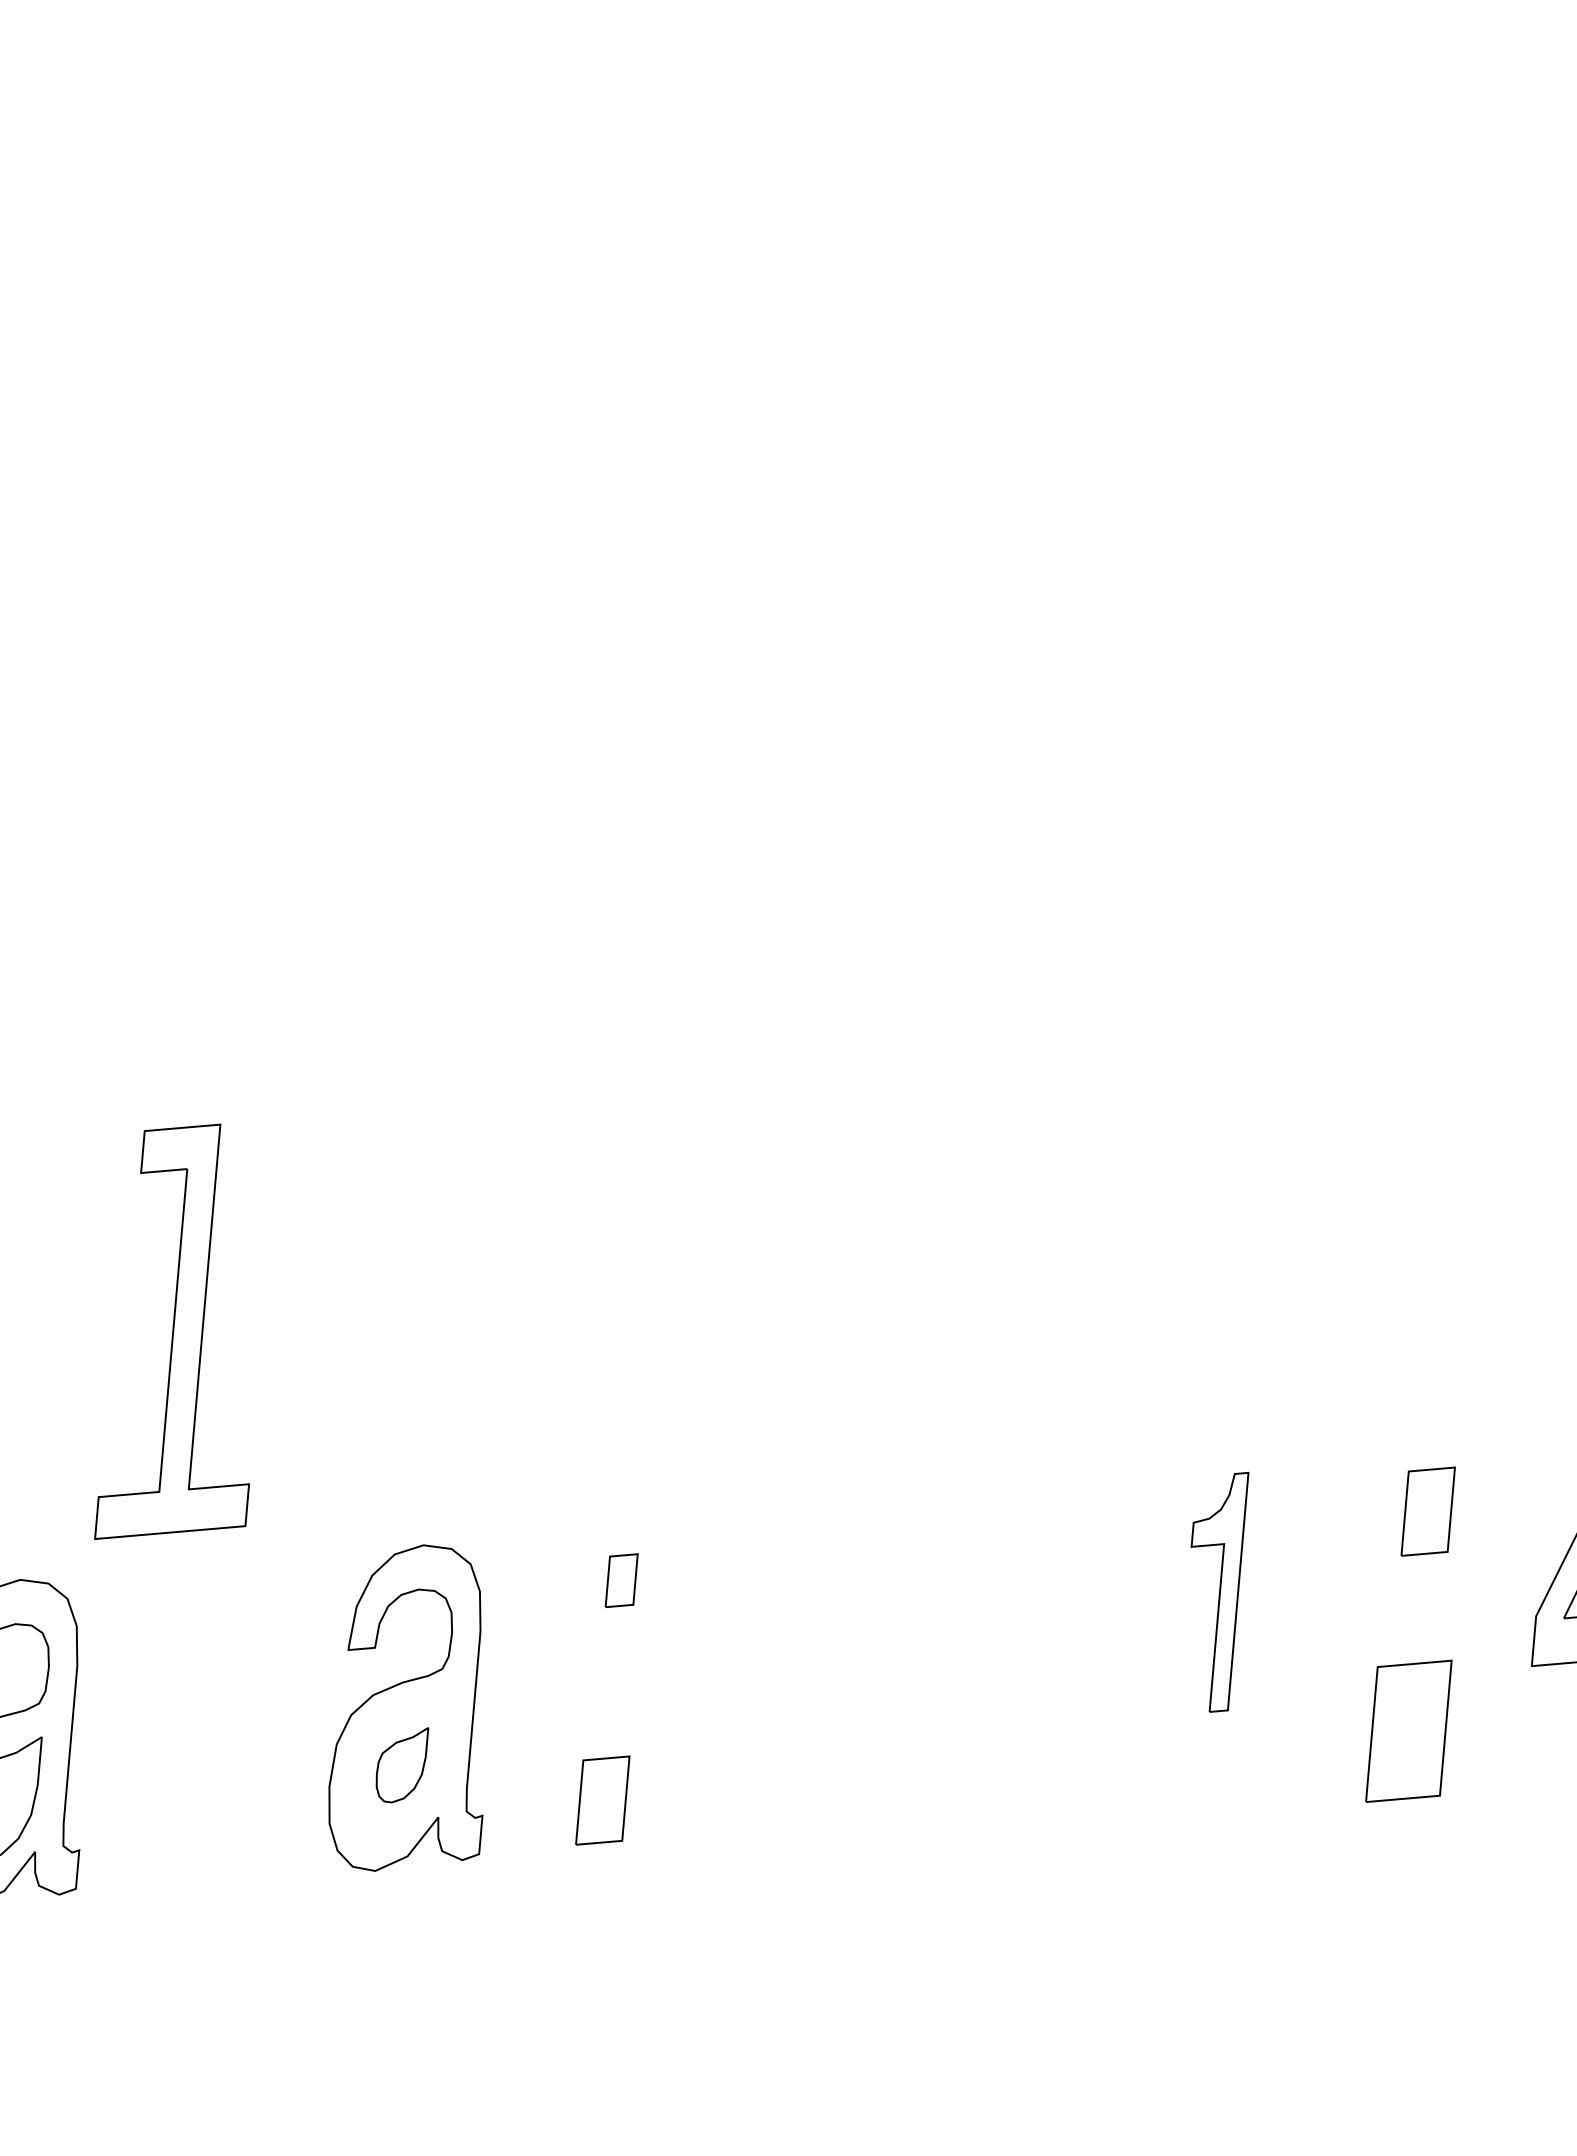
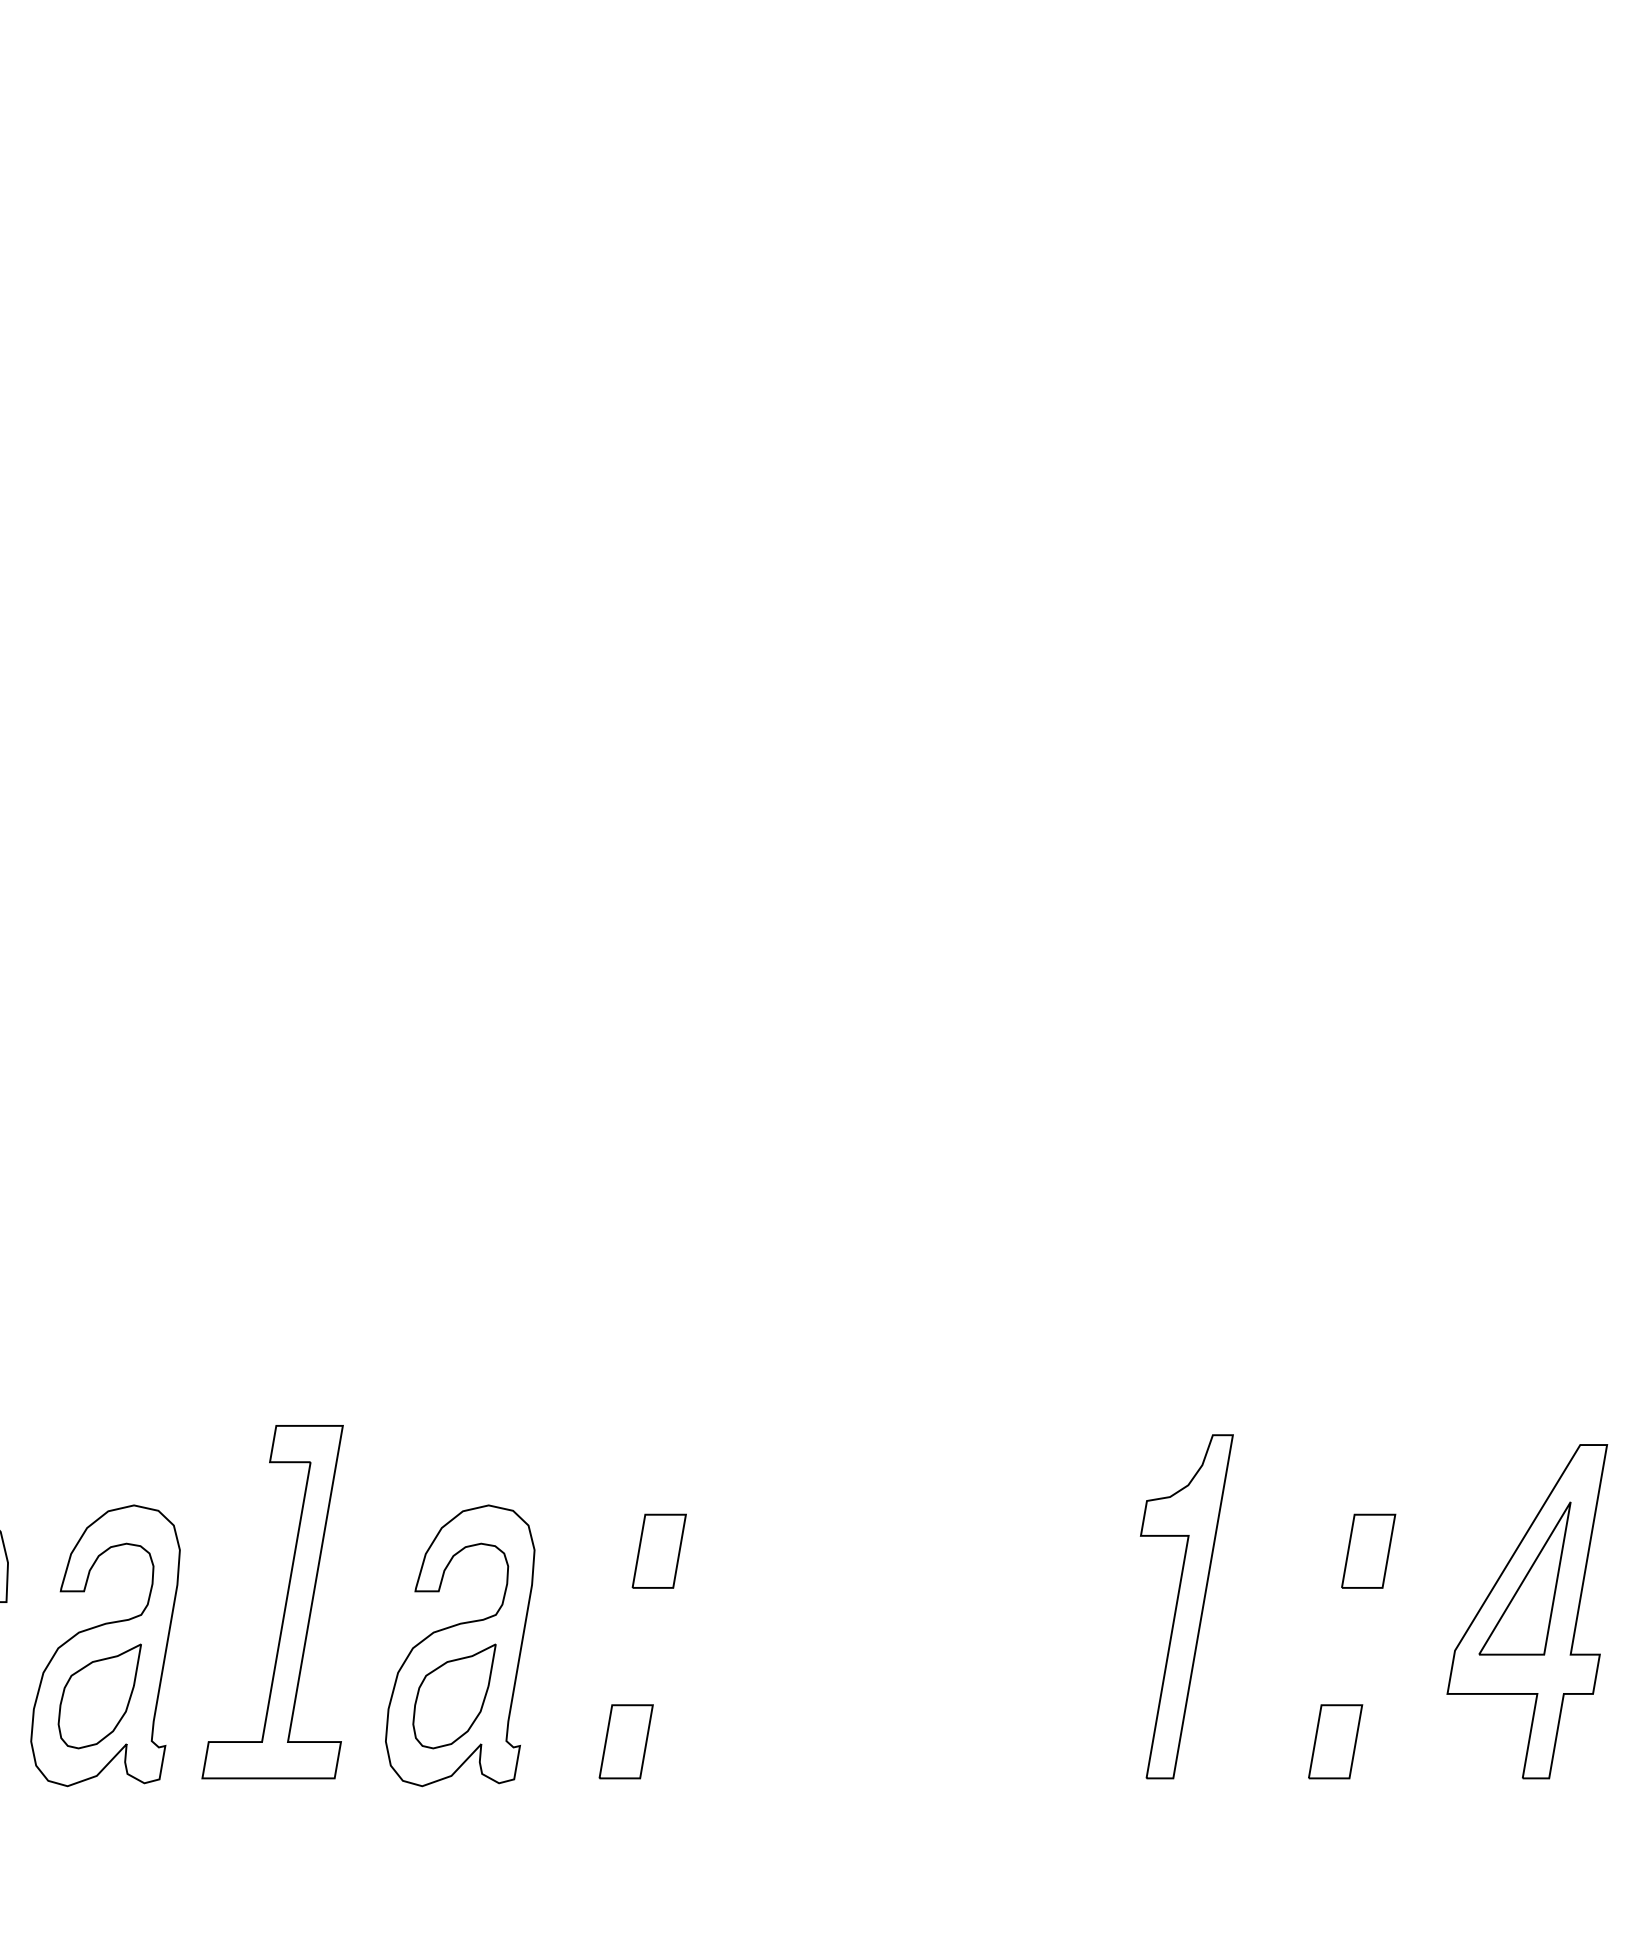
part: (171, 1334) -> (284, 1605), moved
part: (620, 1579) -> (658, 1550), size x1.67
part: (1226, 1592) -> (1186, 1606), size x1.67
part: (1409, 1731) -> (1335, 1741), size x0.62
part: (403, 1765) -> (454, 1696), size x1.67

